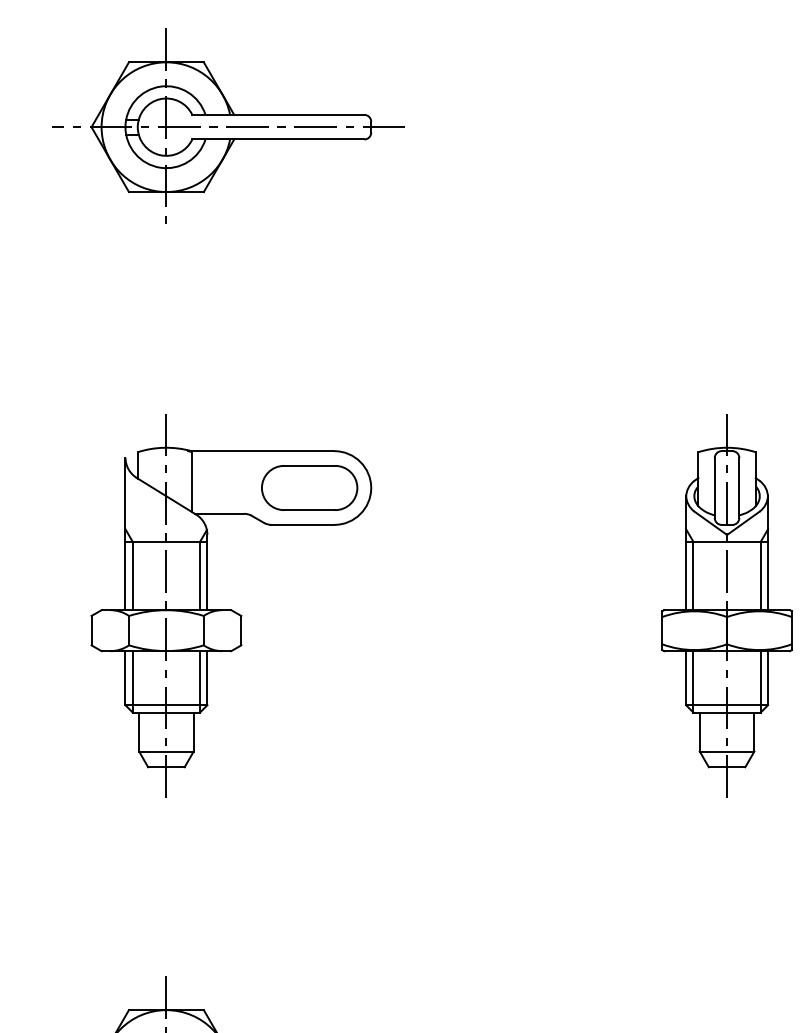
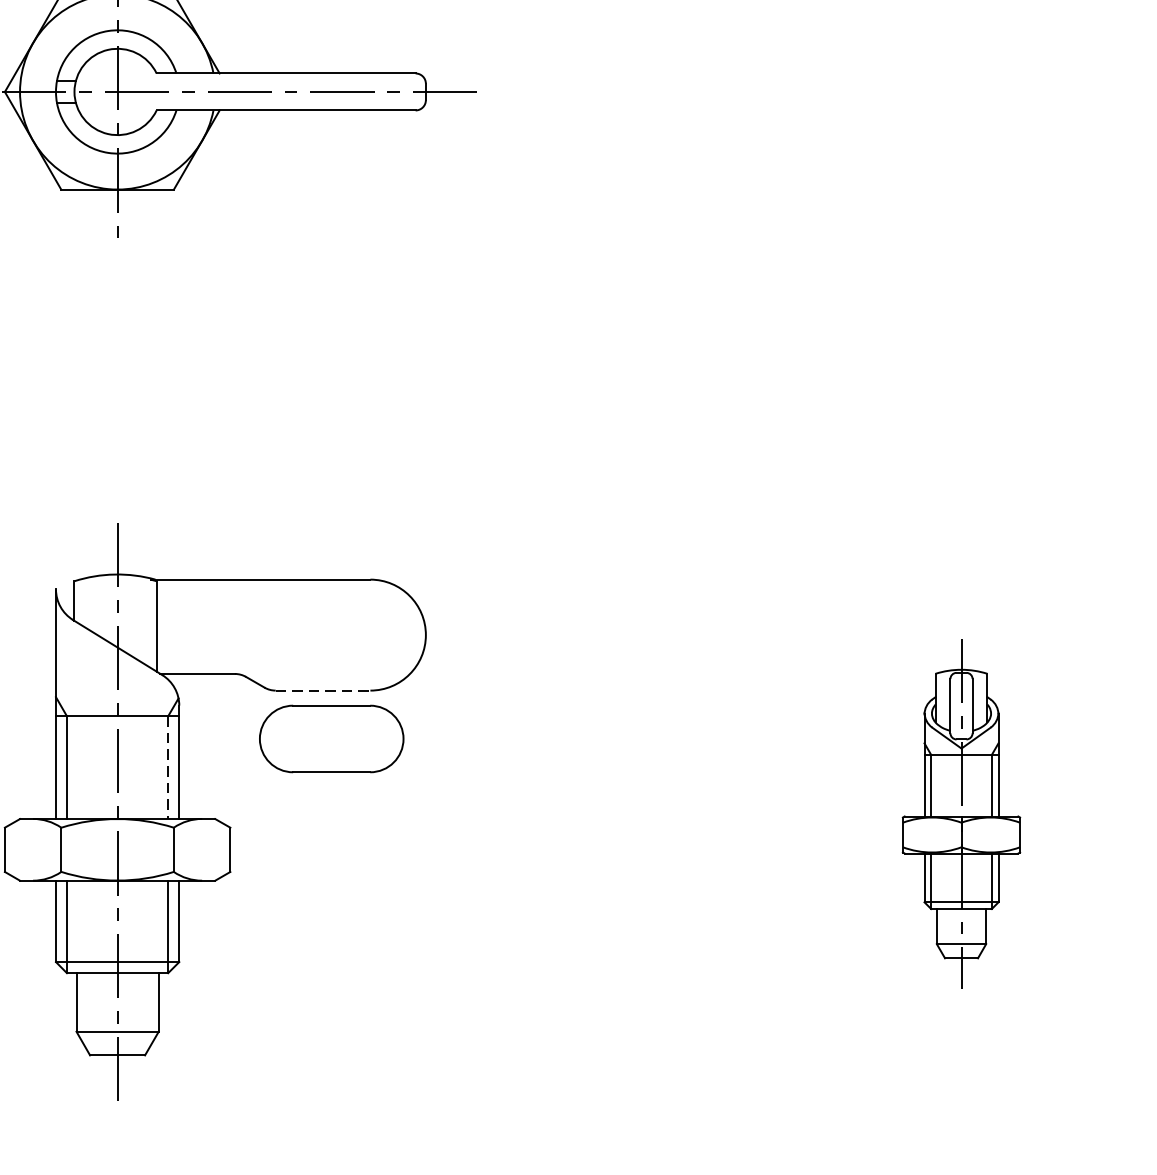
part: (309, 487) -> (331, 738), moved
line: (303, 524) -> (323, 690), solid -> dashed
line: (200, 576) -> (168, 768), solid -> dashed
part: (726, 605) -> (960, 811), size x0.6

